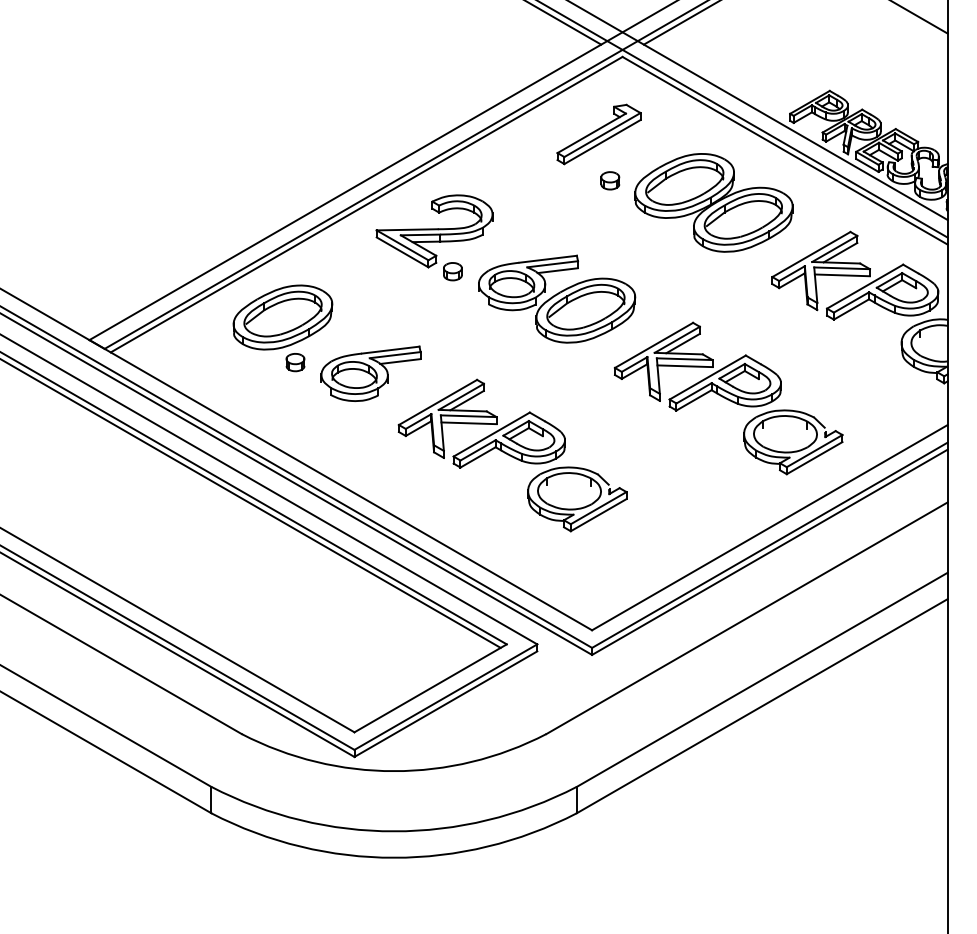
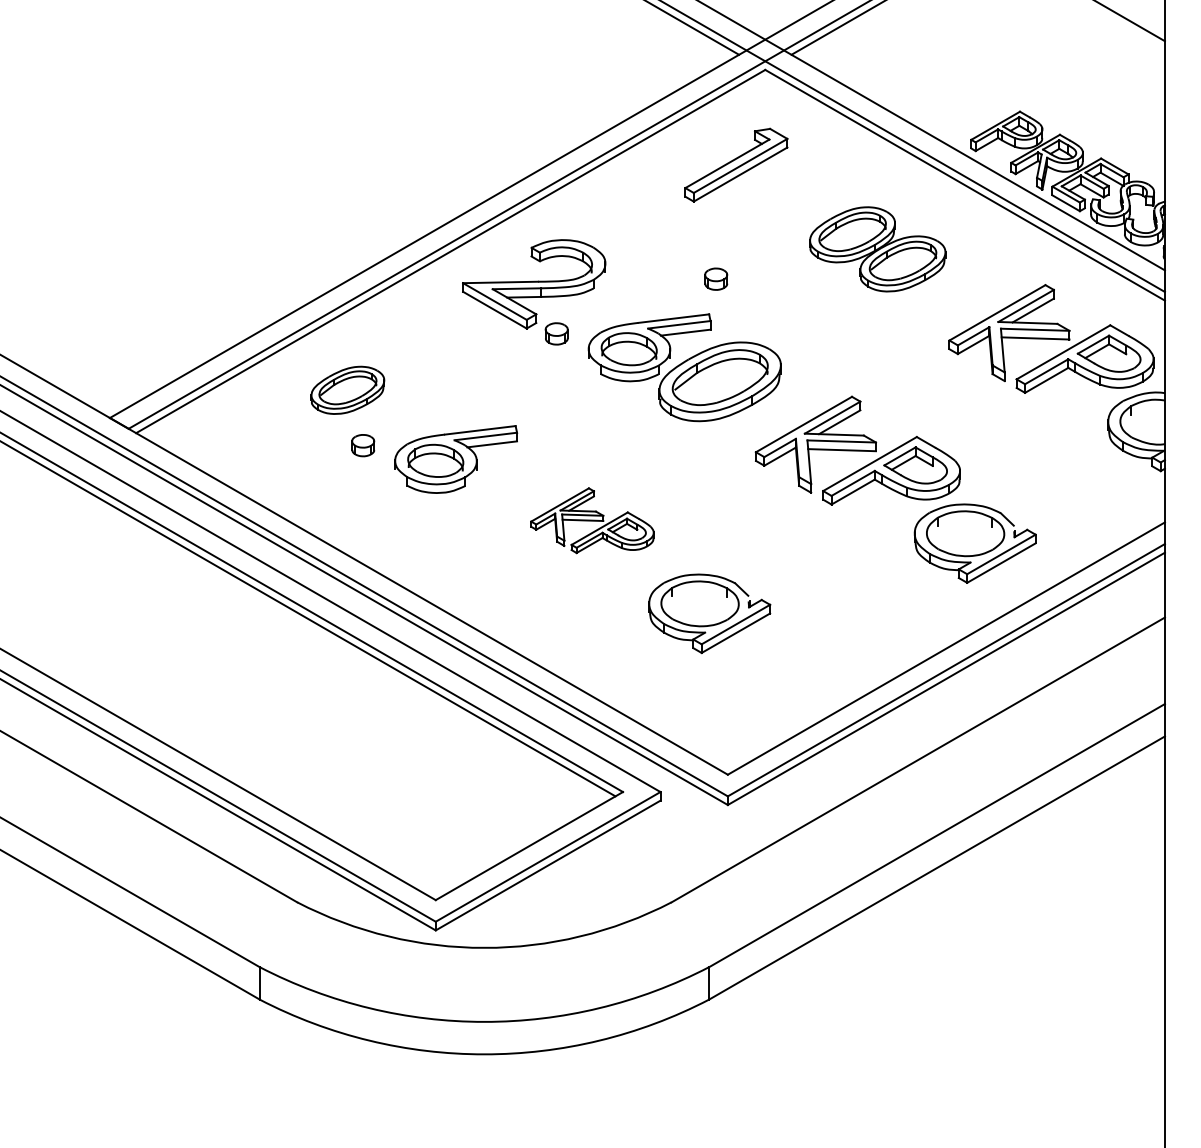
part: (610, 180) -> (716, 278), moved
part: (713, 203) -> (877, 249), size x0.7
part: (282, 317) -> (347, 390), size x0.6
part: (481, 423) -> (592, 520), size x0.6

